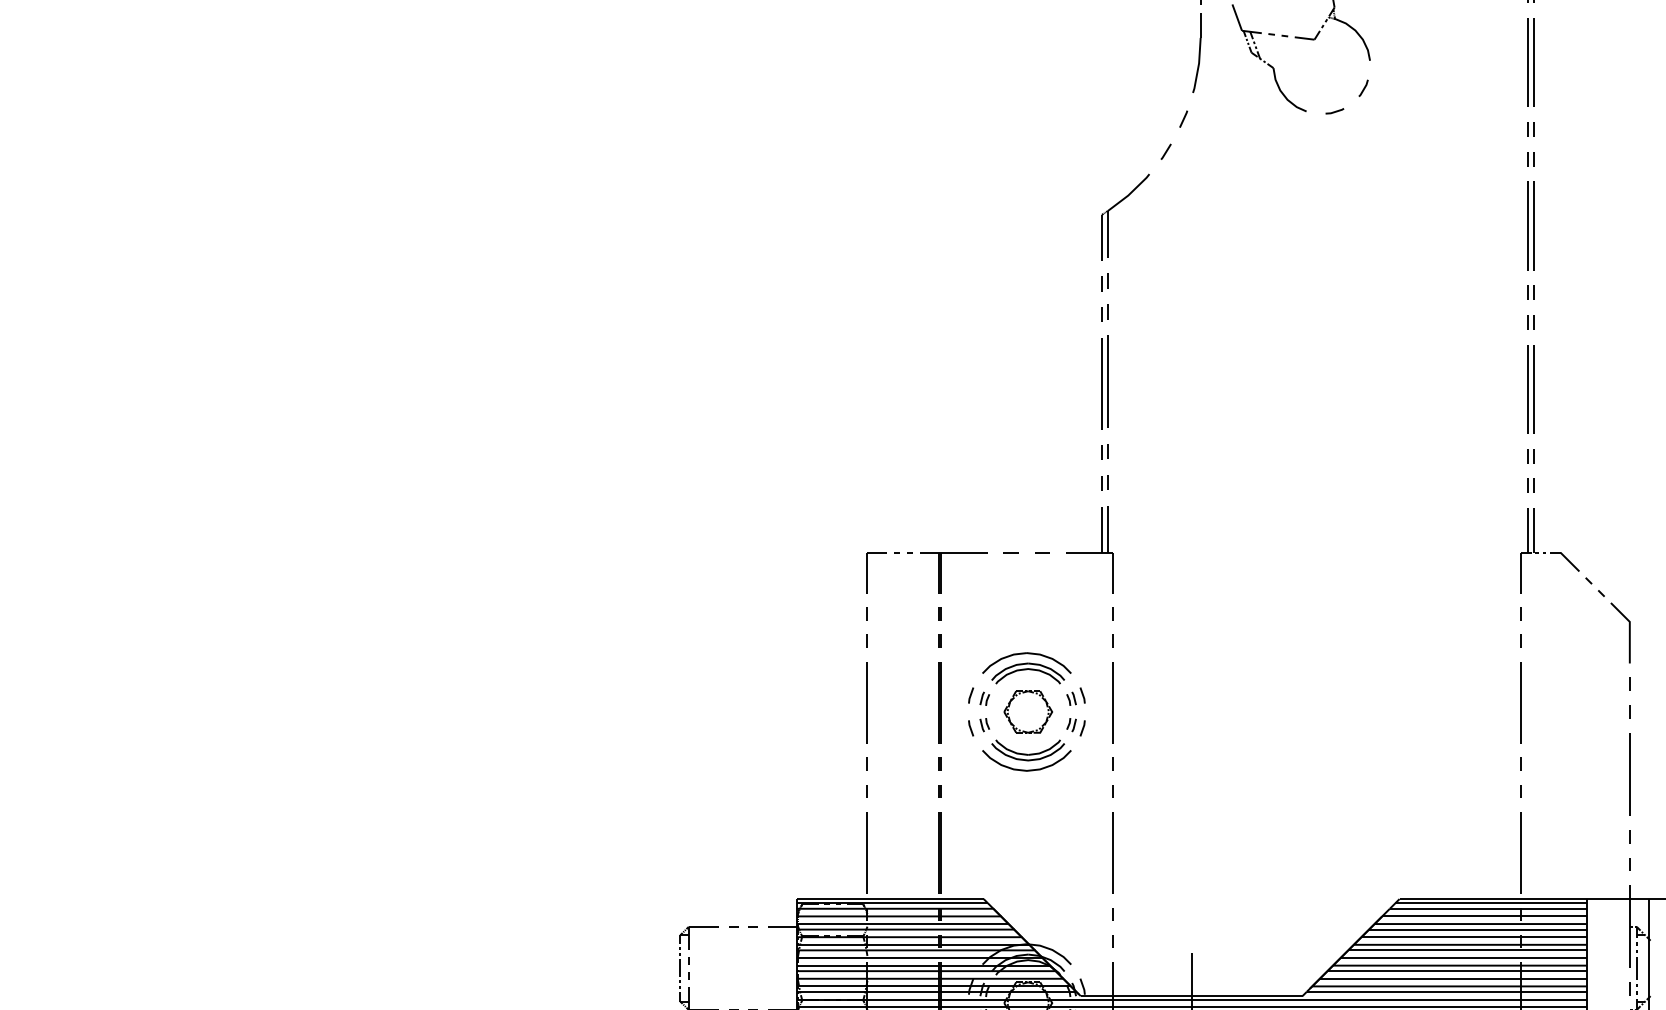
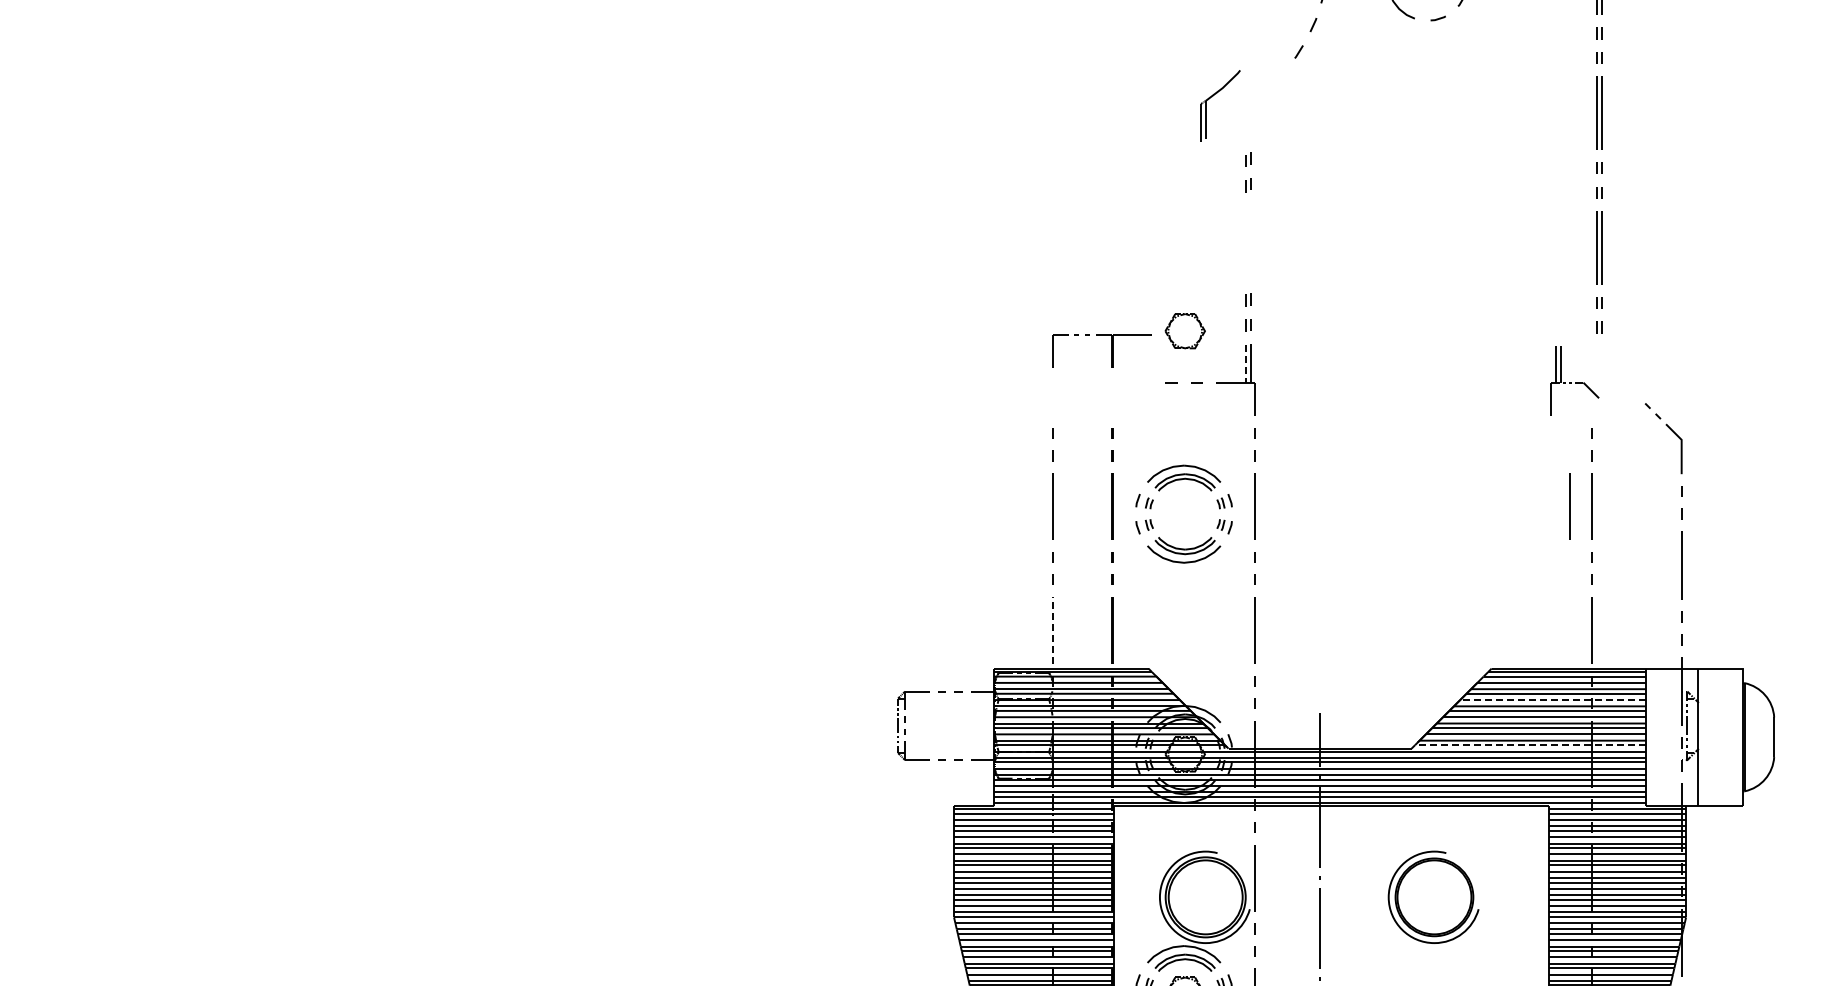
part: (1115, 207) -> (1212, 97), moved
part: (1104, 381) -> (1248, 241), removed
line: (1102, 530) -> (1246, 364), solid -> dashed
part: (1549, 549) -> (1574, 380), moved
part: (938, 571) -> (1111, 350), moved
line: (1493, 702) -> (1569, 506), added
part: (1027, 712) -> (1184, 331), moved
line: (867, 852) -> (1052, 630), solid -> dashed
line: (1474, 937) -> (1553, 700), solid -> dashed
line: (1446, 992) -> (1530, 745), solid -> dashed

